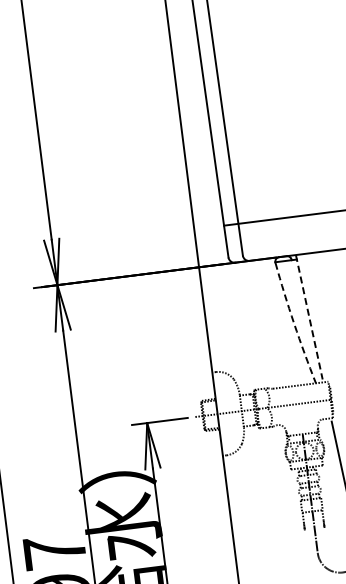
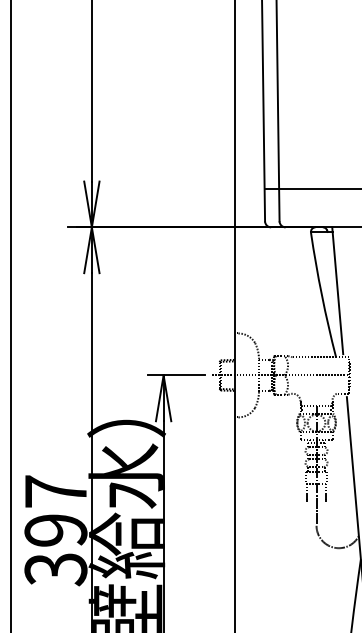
line: (309, 317) -> (337, 290), dashed -> solid
arc: (293, 323) -> (321, 295), dashed -> solid

